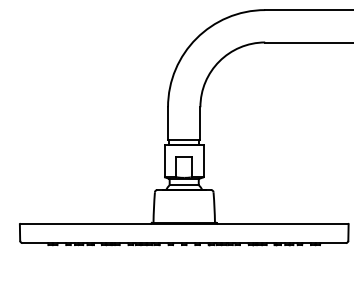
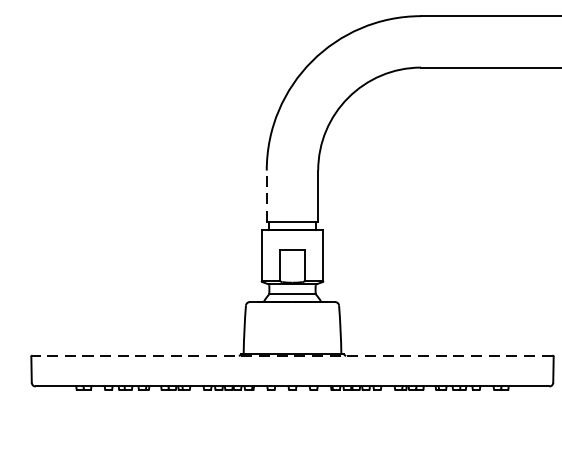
line: (168, 122) -> (267, 194), solid -> dashed
line: (184, 223) -> (292, 355), solid -> dashed

